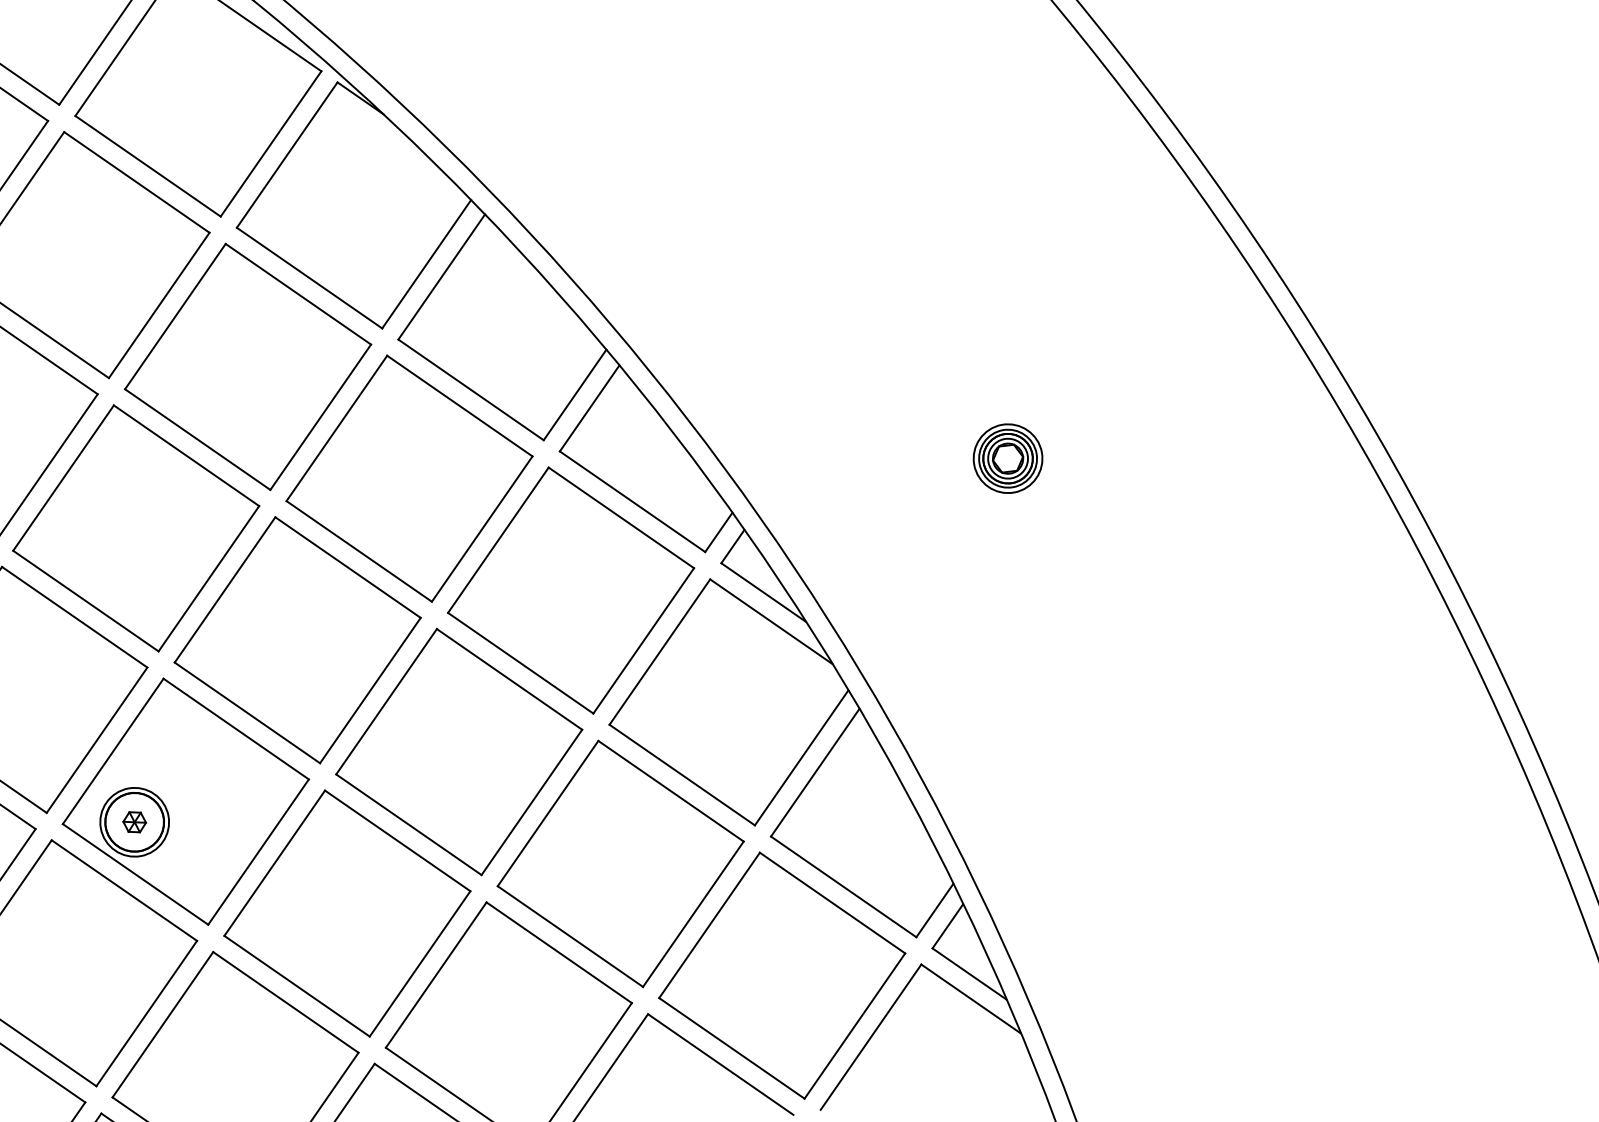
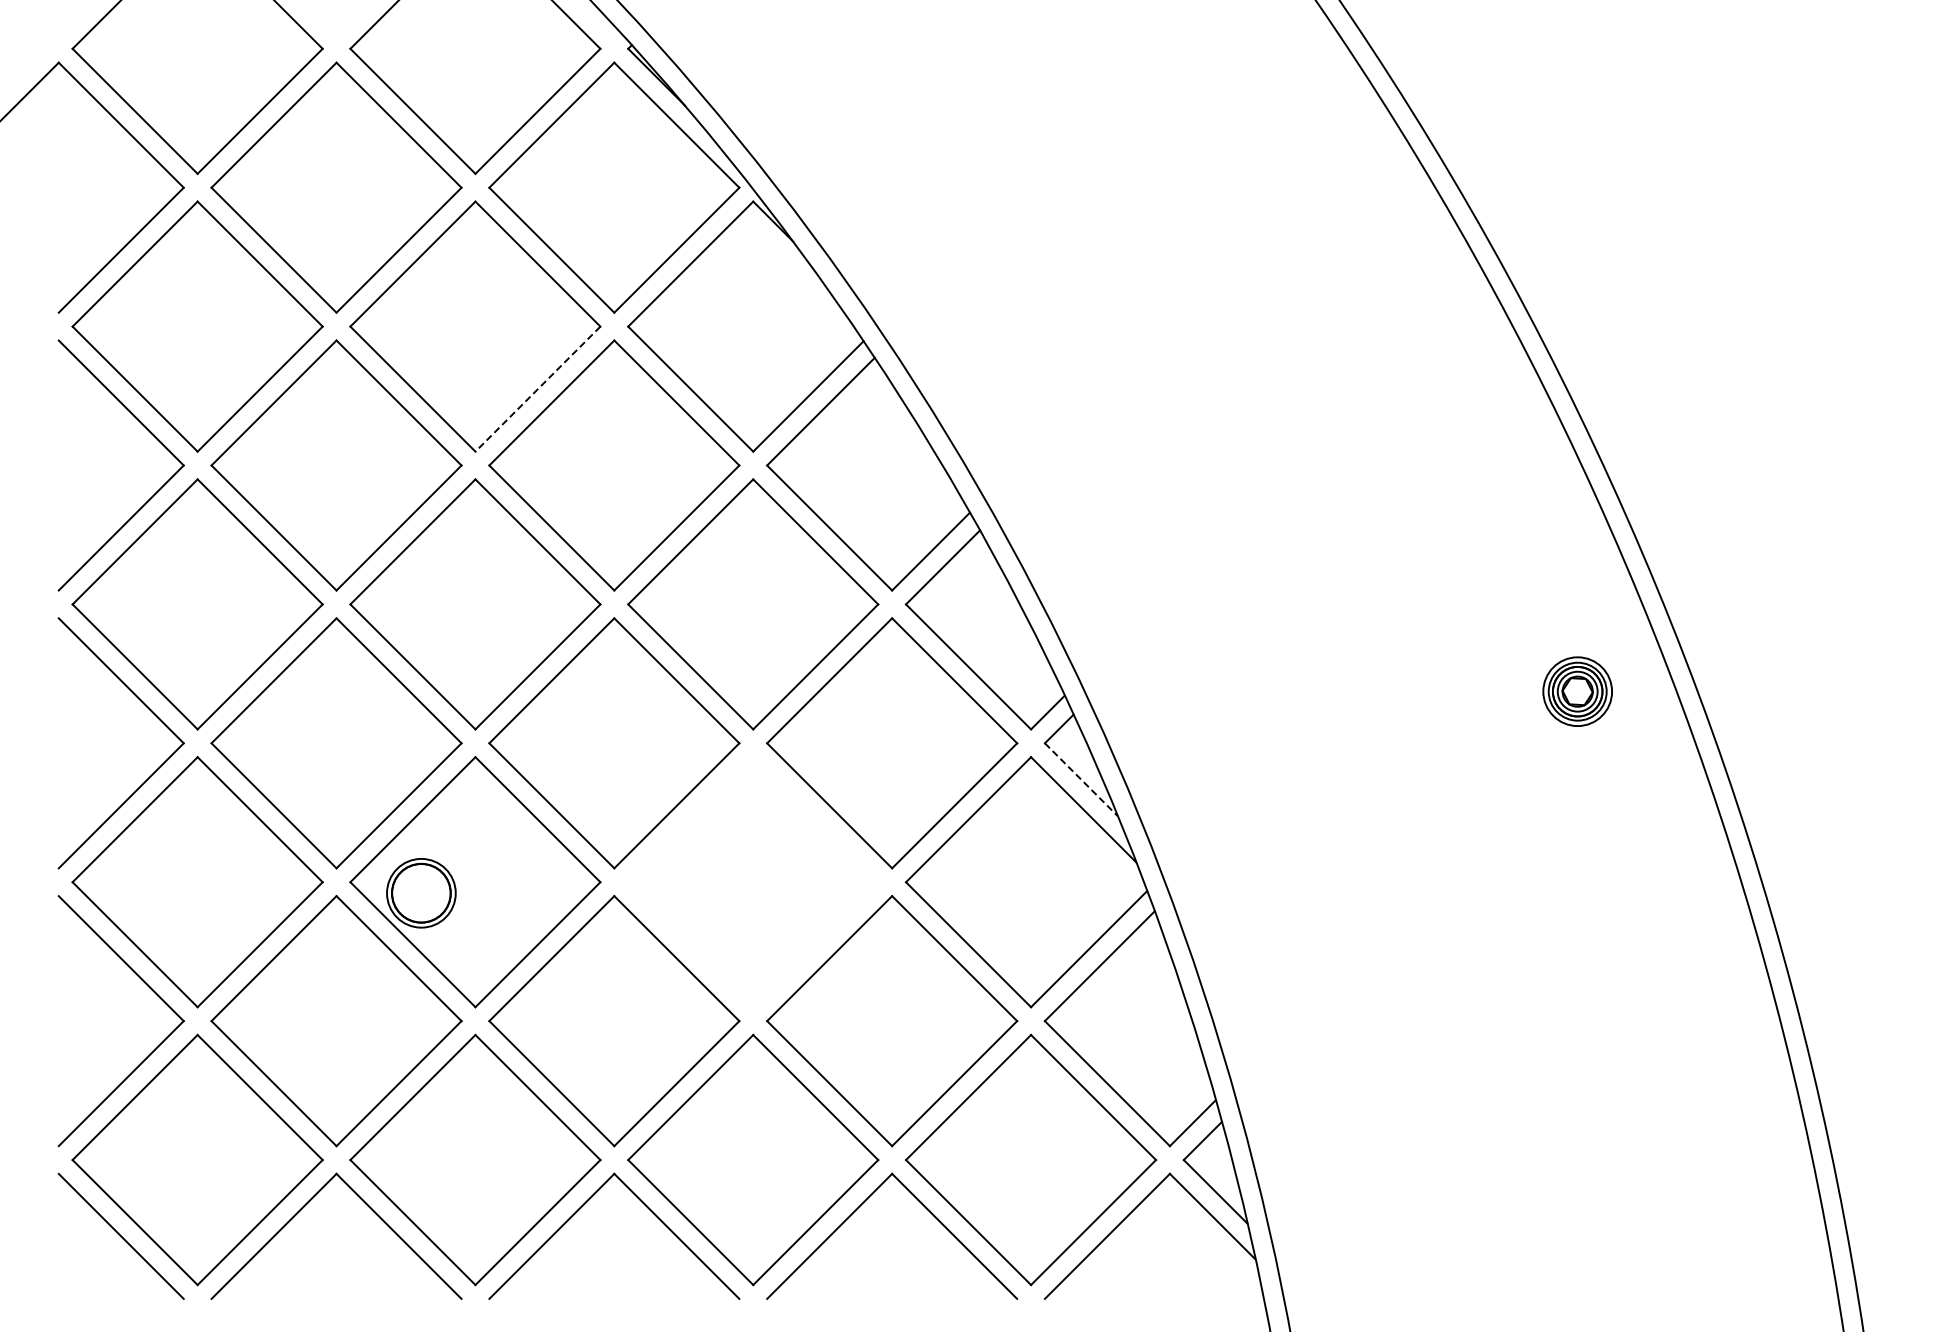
line: (158, 305) -> (537, 389), solid -> dashed
part: (1007, 458) -> (1577, 691), moved
line: (764, 593) -> (1081, 780), solid -> dashed
part: (459, 752) -> (753, 882), removed
part: (134, 822) -> (421, 893), removed

